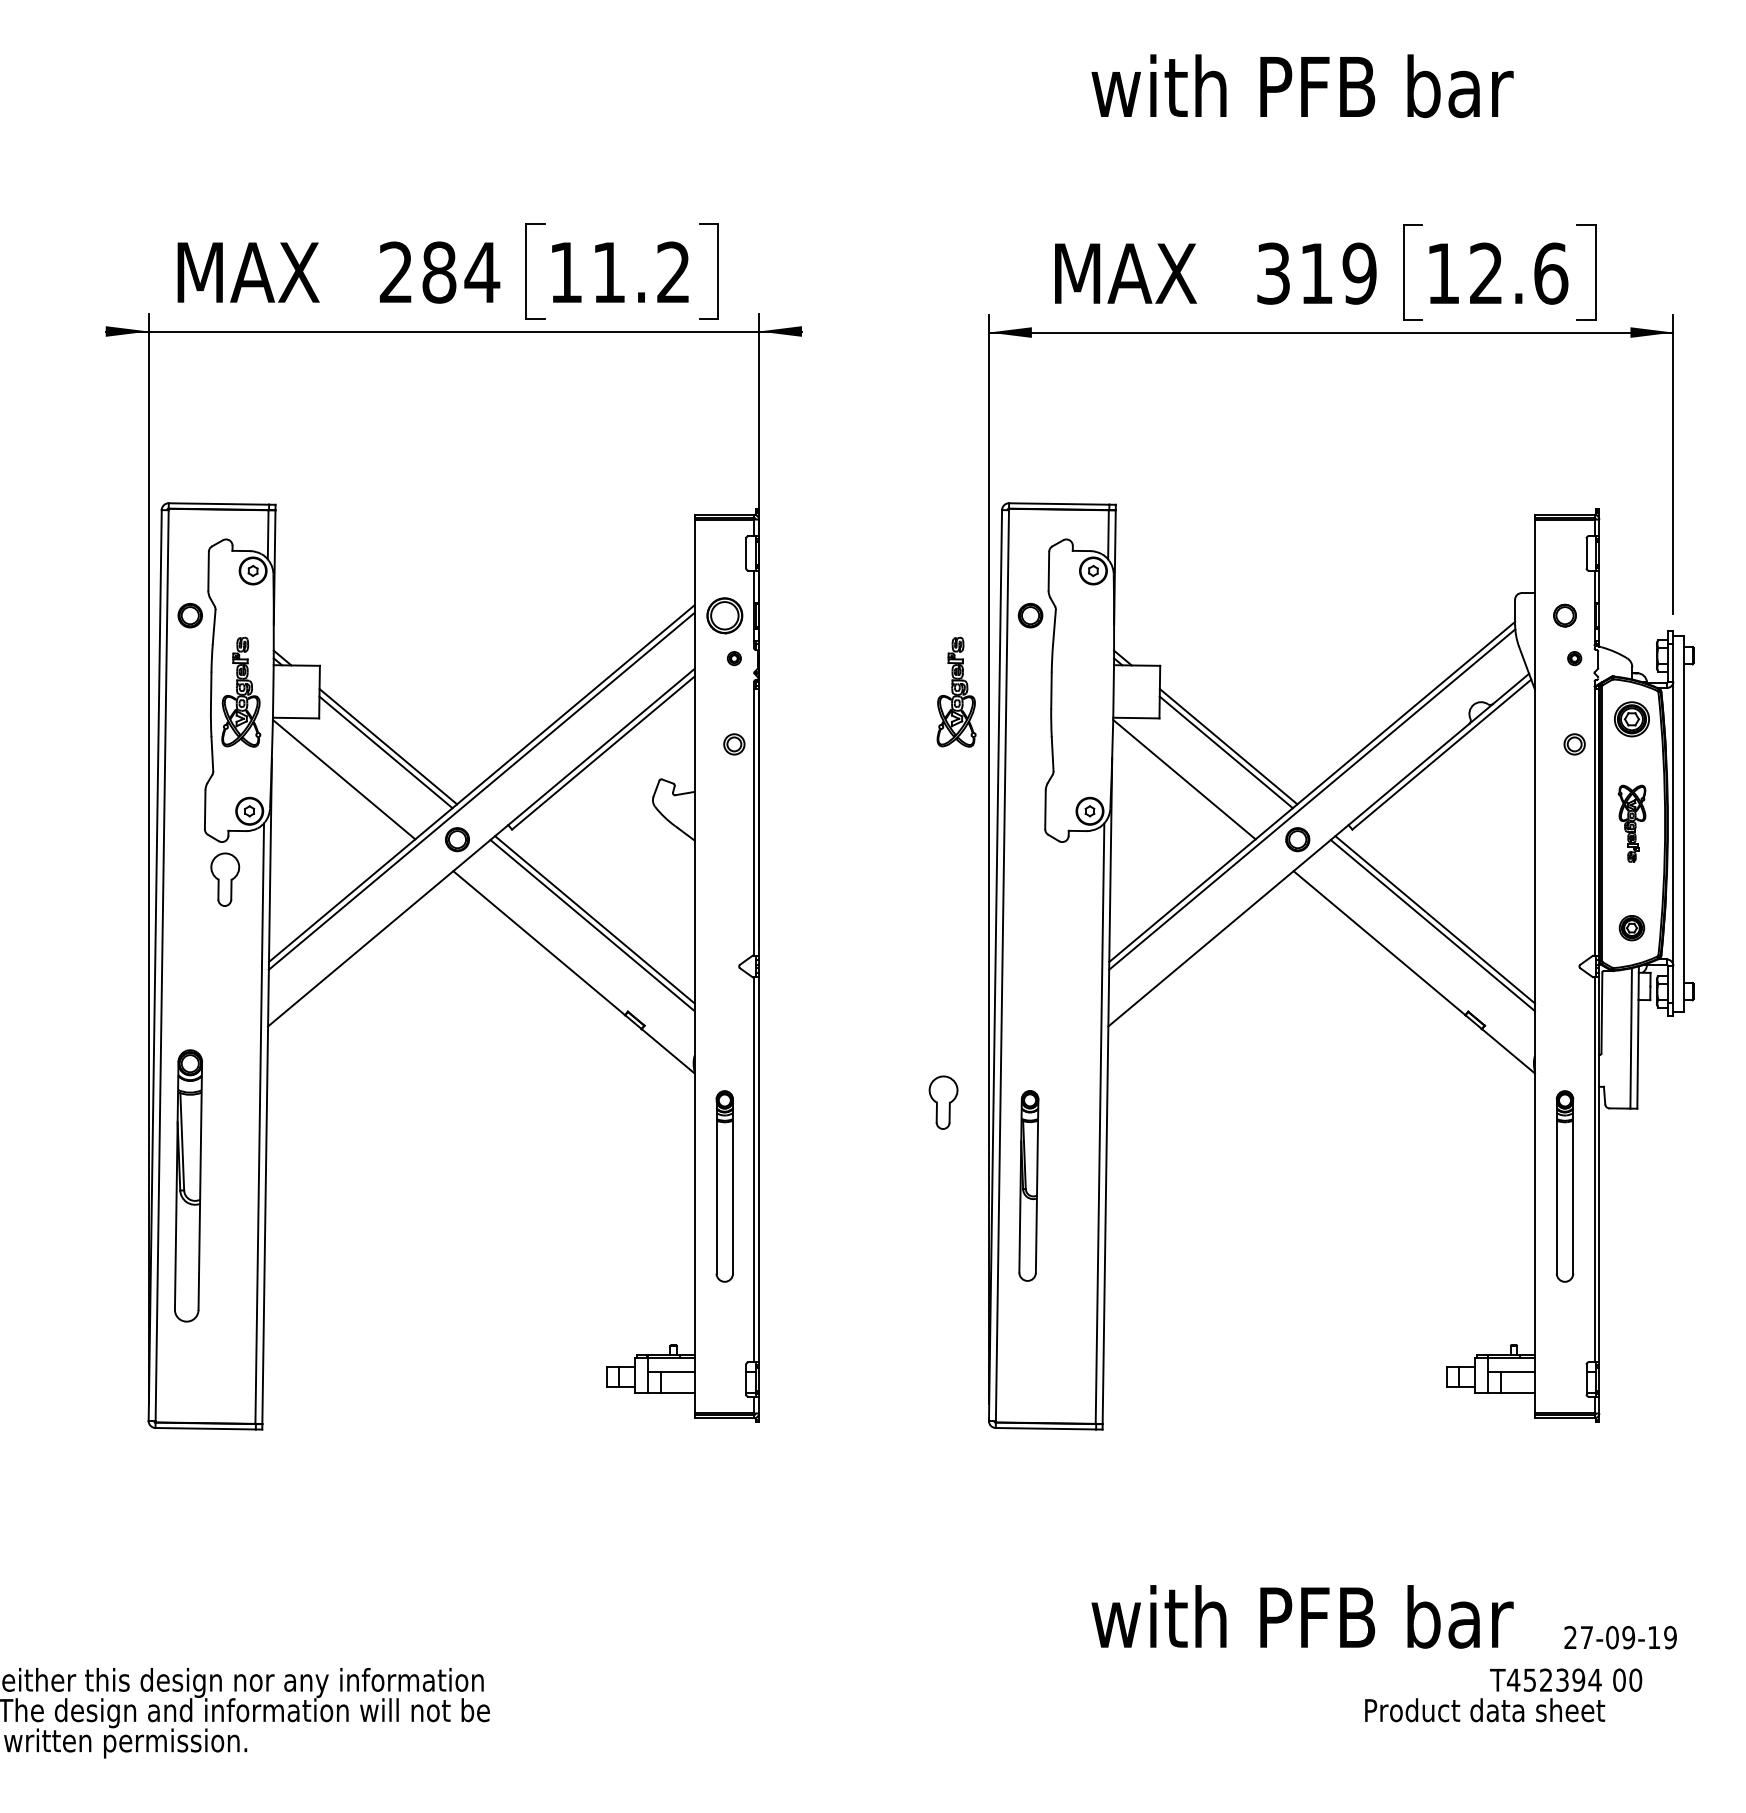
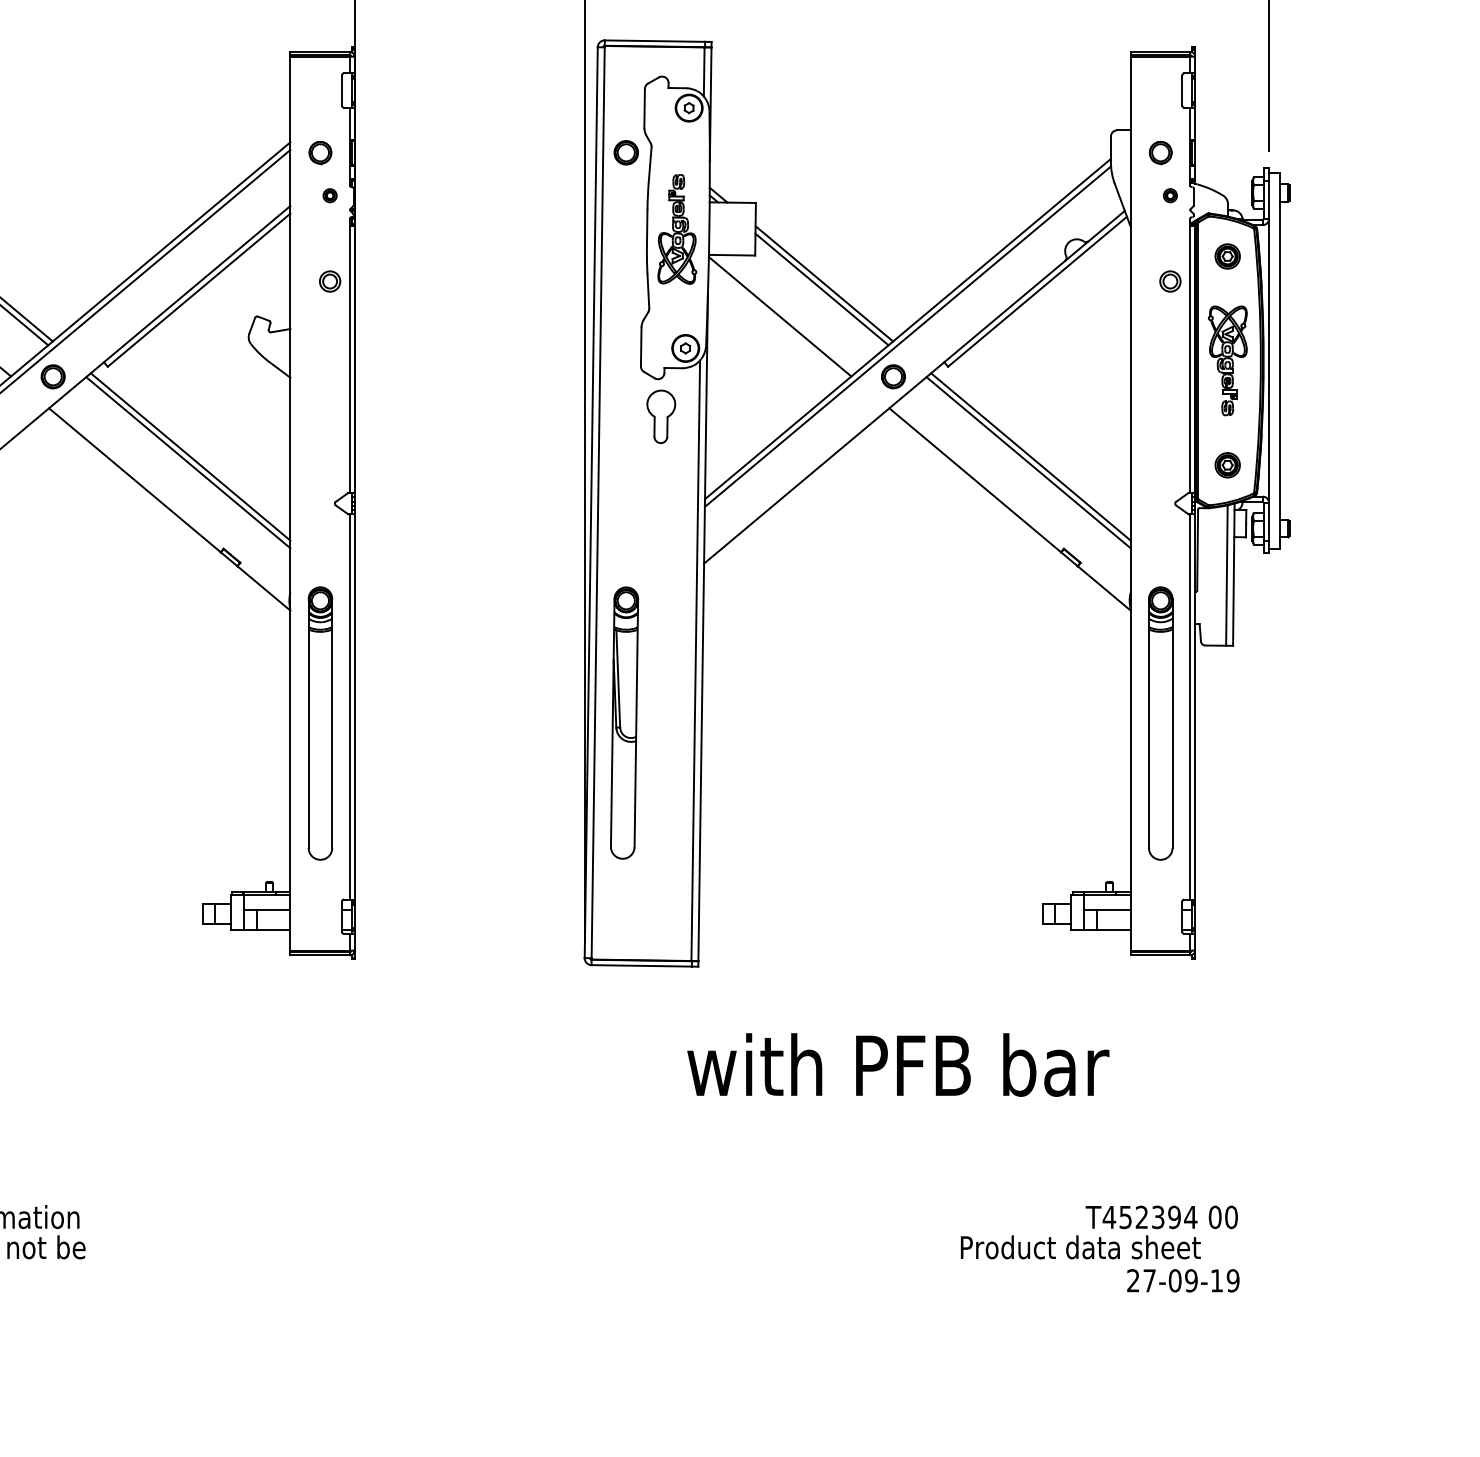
part: (724, 615) -> (320, 152), size x0.62
part: (956, 691) -> (677, 228), moved
part: (1631, 719) -> (1227, 256), size x0.71
part: (1631, 823) -> (1227, 360), size x1.43
part: (943, 1102) -> (661, 416), moved
part: (1028, 1185) -> (624, 722), size x1.43
part: (724, 1186) -> (320, 723), size x1.43
part: (1564, 1186) -> (1160, 723), size x1.43
text: (1302, 1616) -> (898, 1064), moved
text: (1620, 1637) -> (1183, 1280), moved

